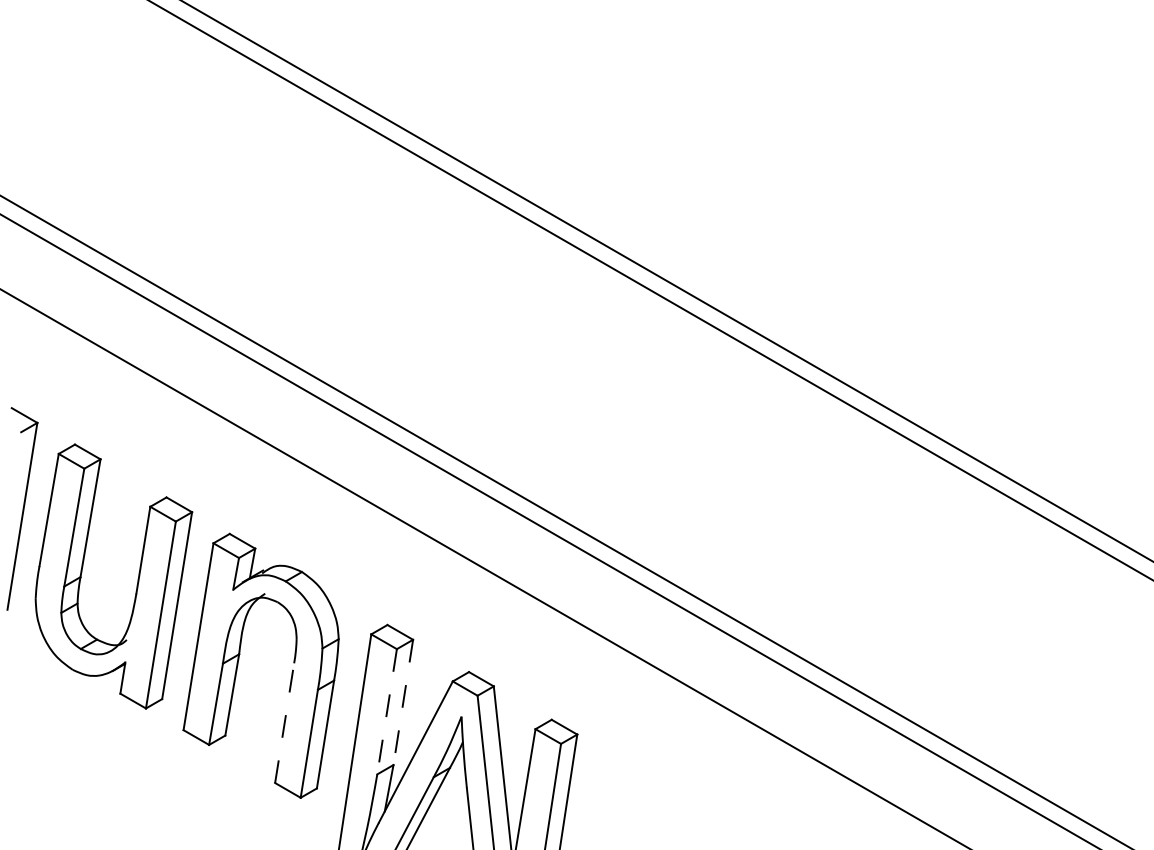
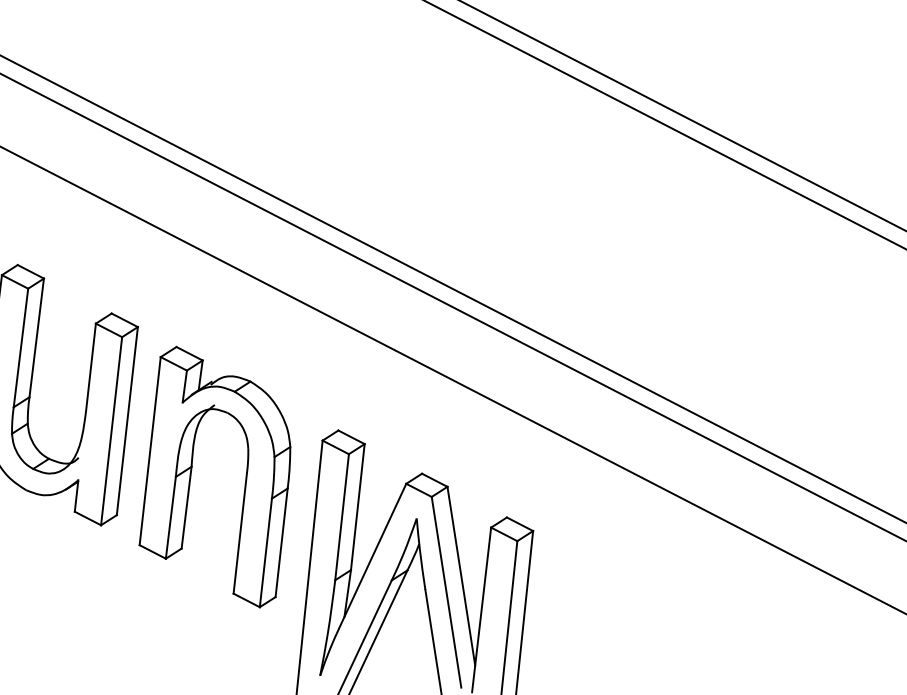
line: (403, 702) -> (358, 507), dashed -> solid
line: (387, 712) -> (342, 517), dashed -> solid
line: (284, 723) -> (240, 533), dashed -> solid

